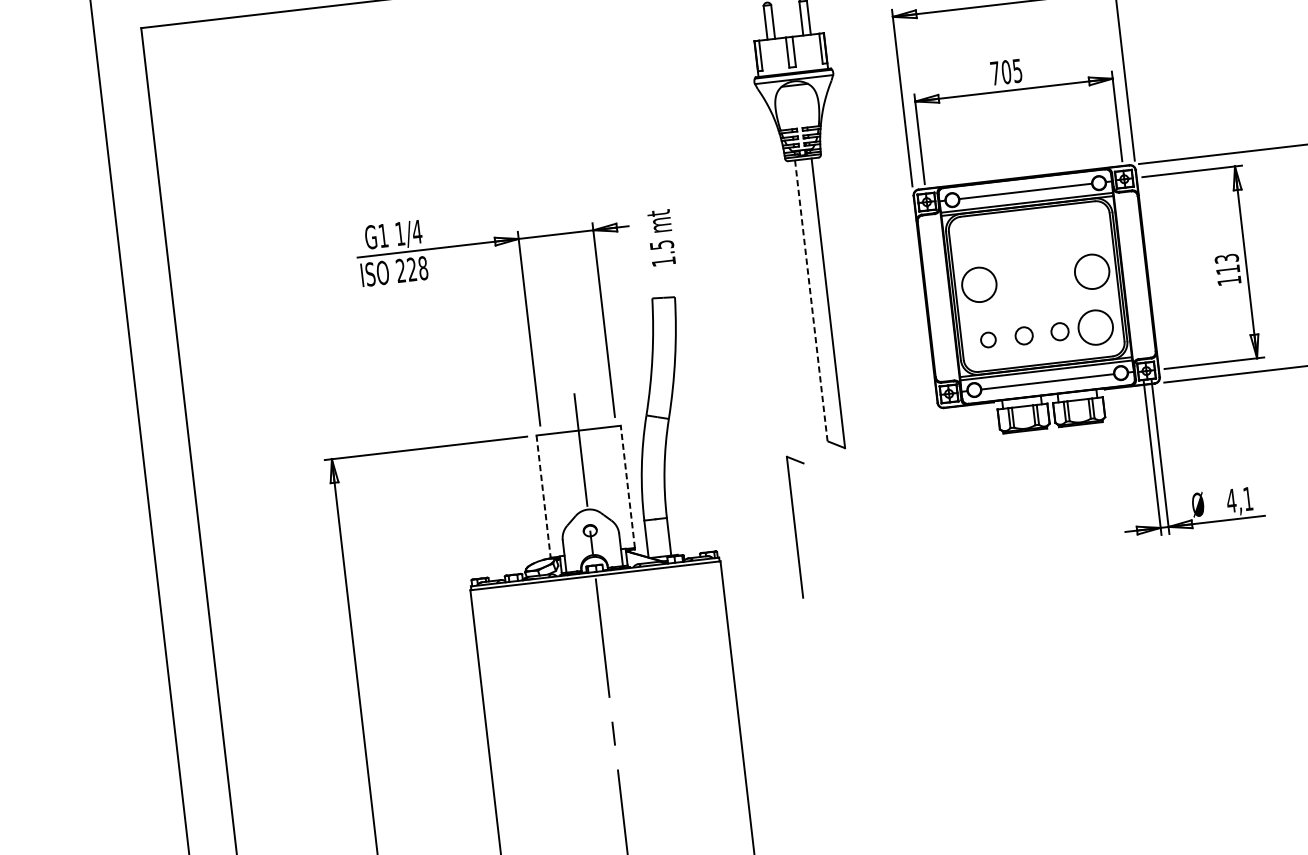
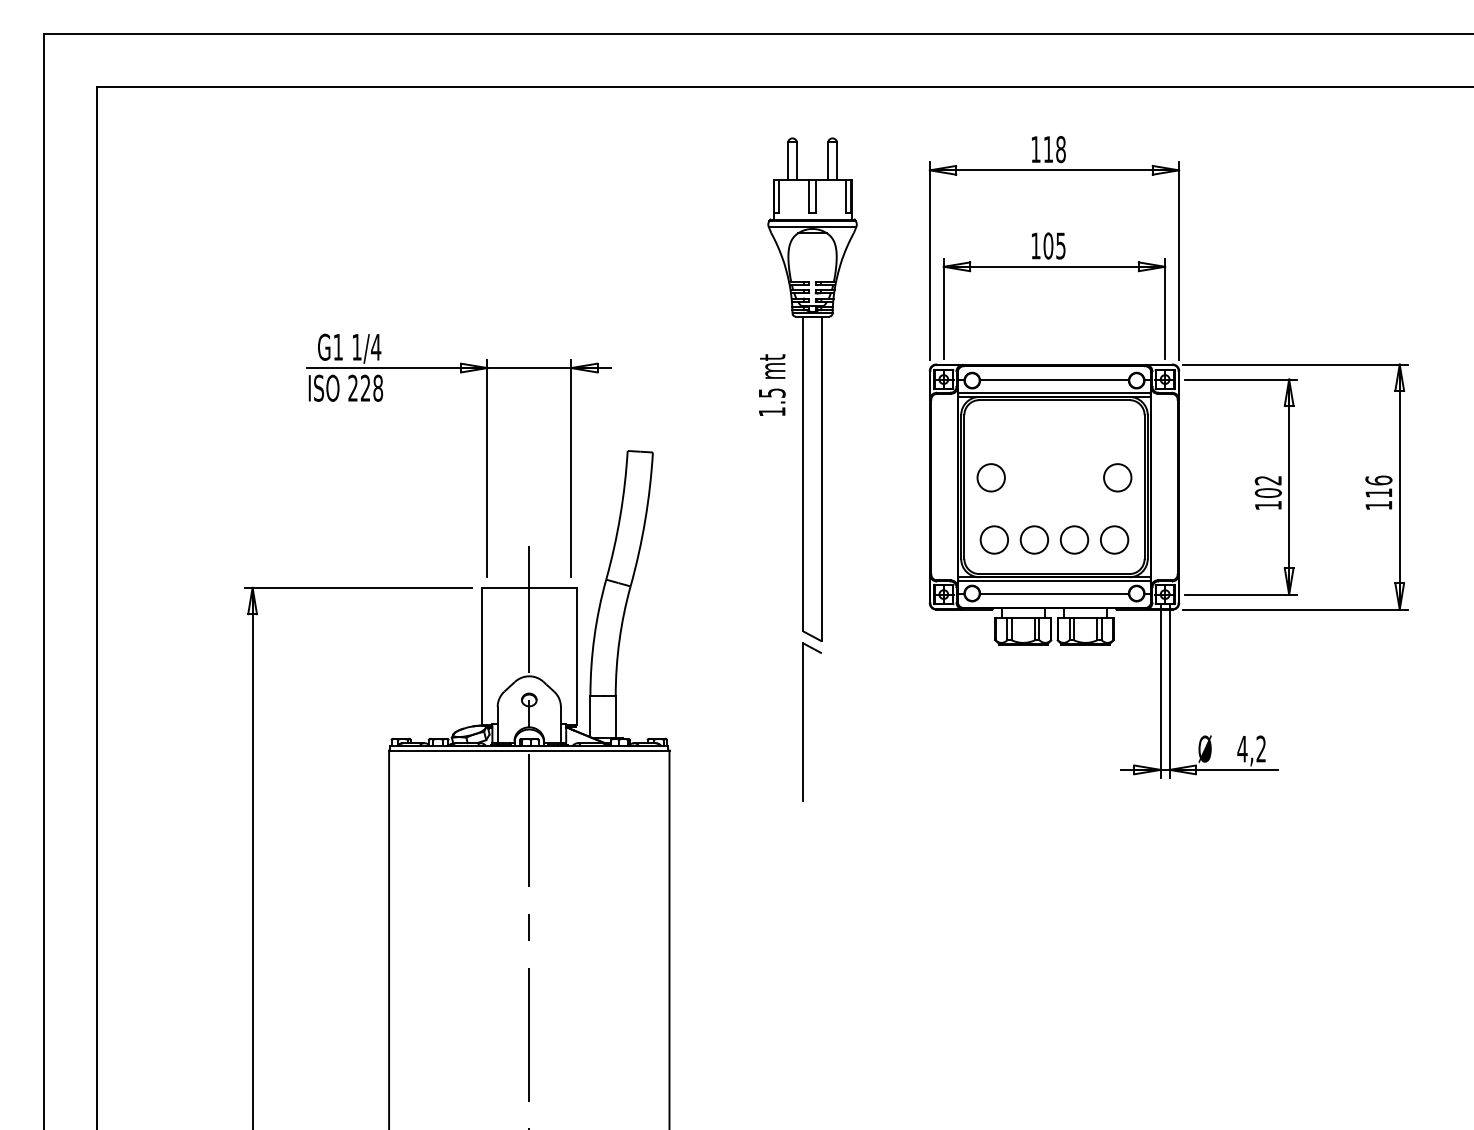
text: (994, 73) -> (1035, 245), 705 -> 105
text: (661, 237) -> (772, 384), moved
text: (1226, 264) -> (1267, 486), 113 -> 102
circle: (1091, 271) -> (1117, 477), size x0.71
circle: (978, 284) -> (990, 477), size x0.71
line: (811, 301) -> (803, 474), dashed -> solid
circle: (1095, 327) -> (1114, 539), size x0.71
circle: (1059, 331) -> (1074, 539), size x1.43
circle: (1023, 335) -> (1033, 539), size x1.43
circle: (987, 339) -> (993, 539), size x1.67
line: (627, 487) -> (576, 656), dashed -> solid
line: (544, 496) -> (482, 656), dashed -> solid
text: (1247, 498) -> (1260, 748), 4,1 -> 4,2
part: (795, 526) -> (803, 721), moved

